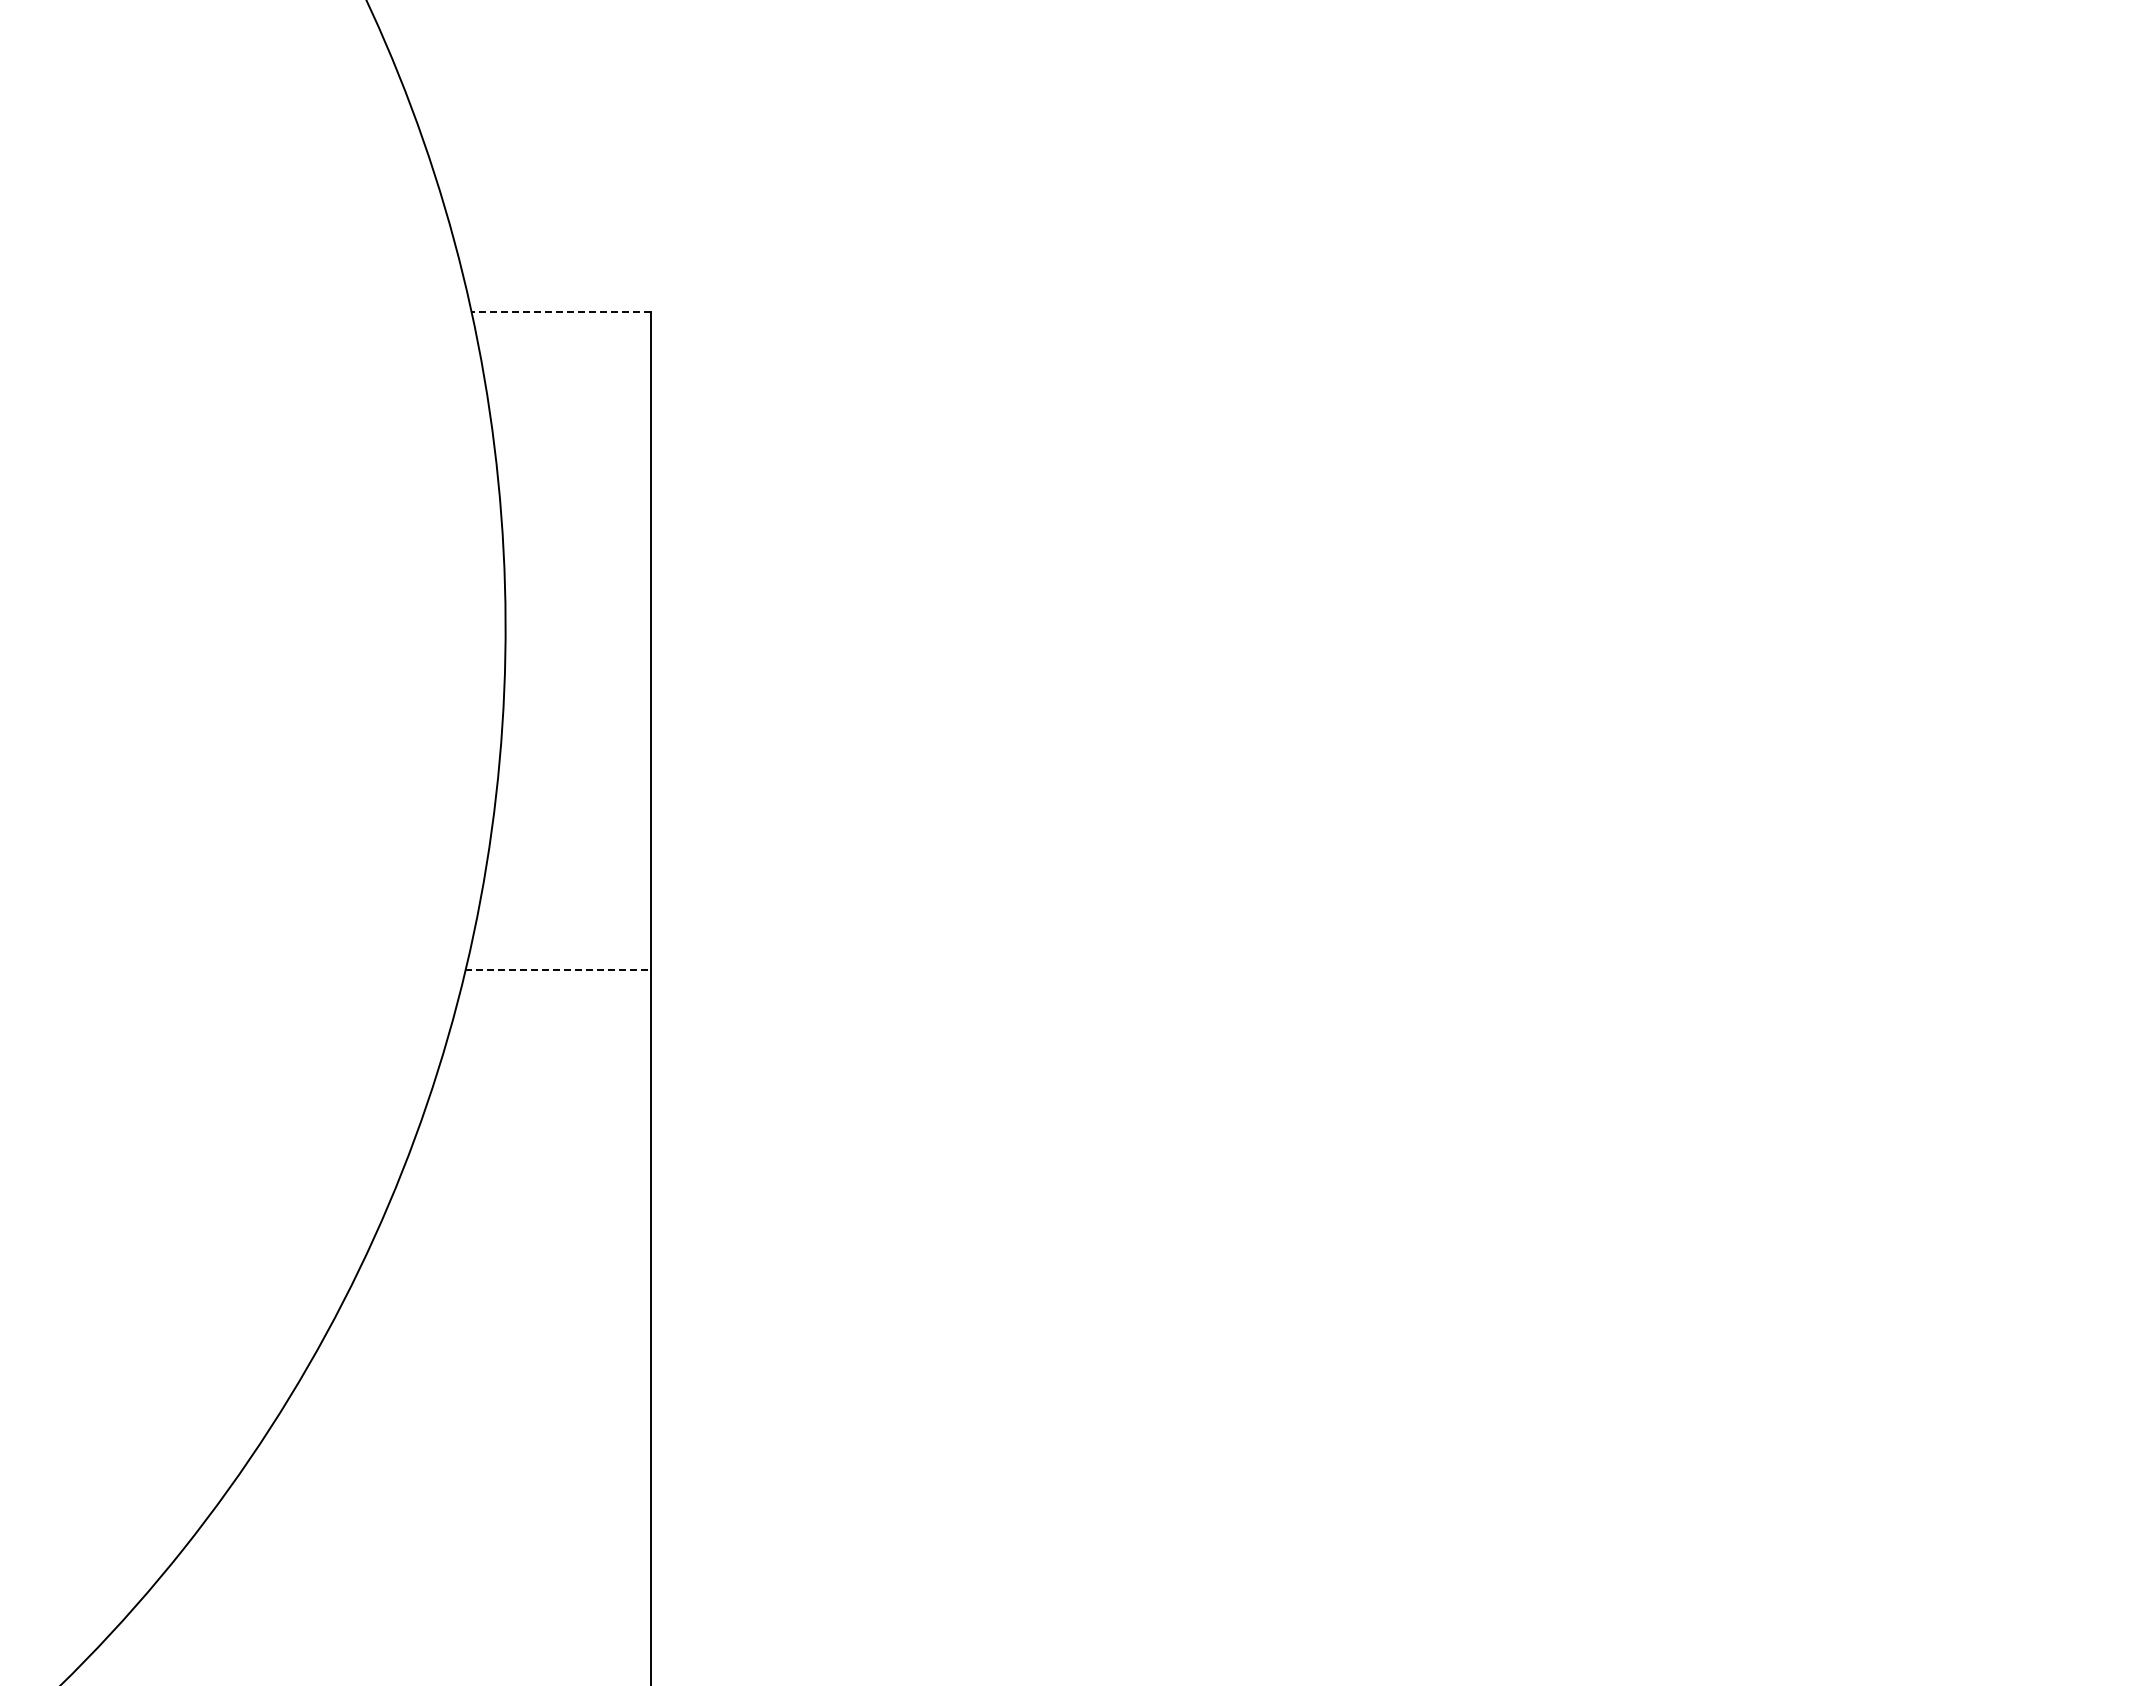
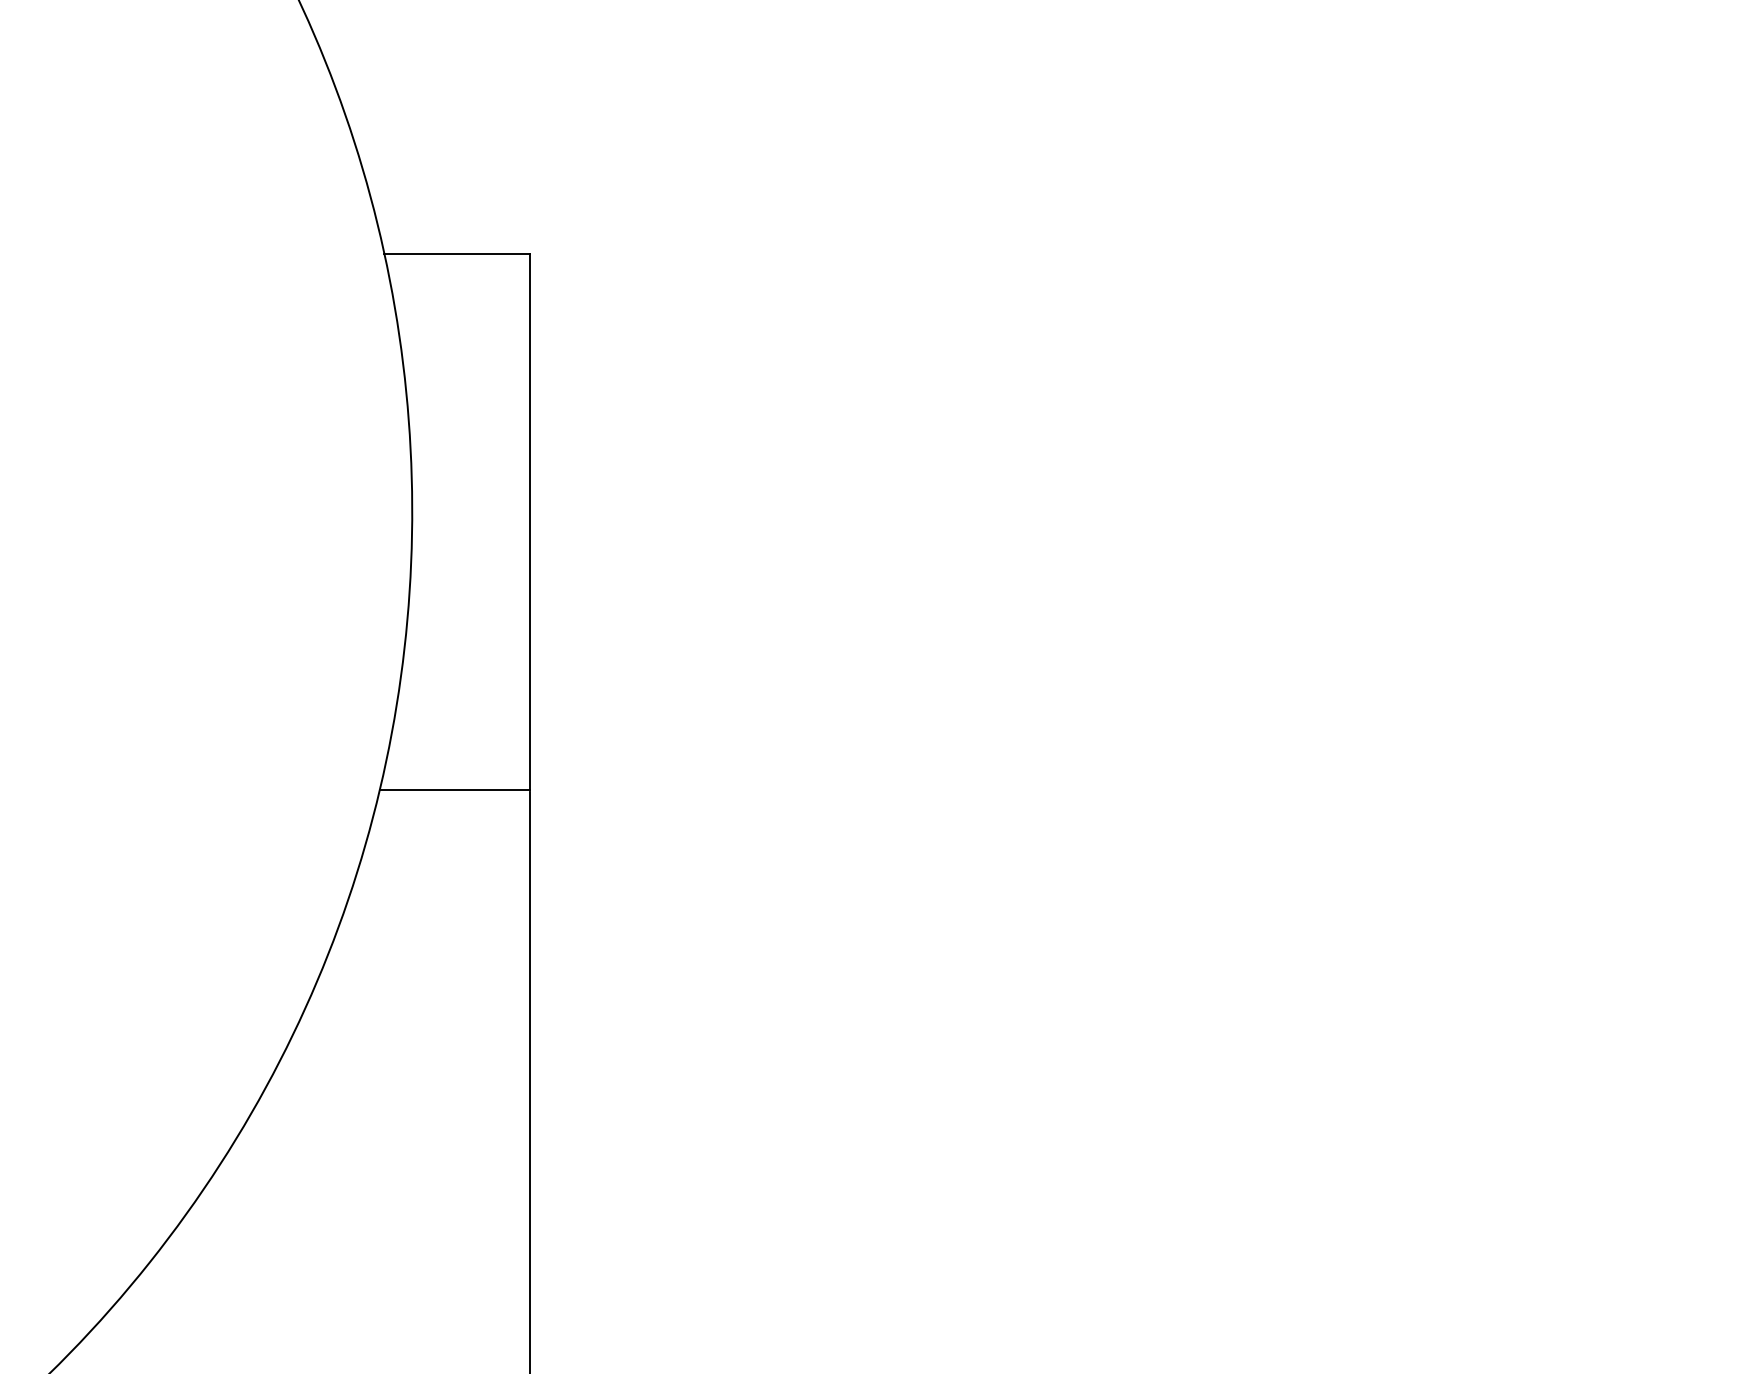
line: (561, 312) -> (457, 254), dashed -> solid
line: (558, 969) -> (455, 790), dashed -> solid

